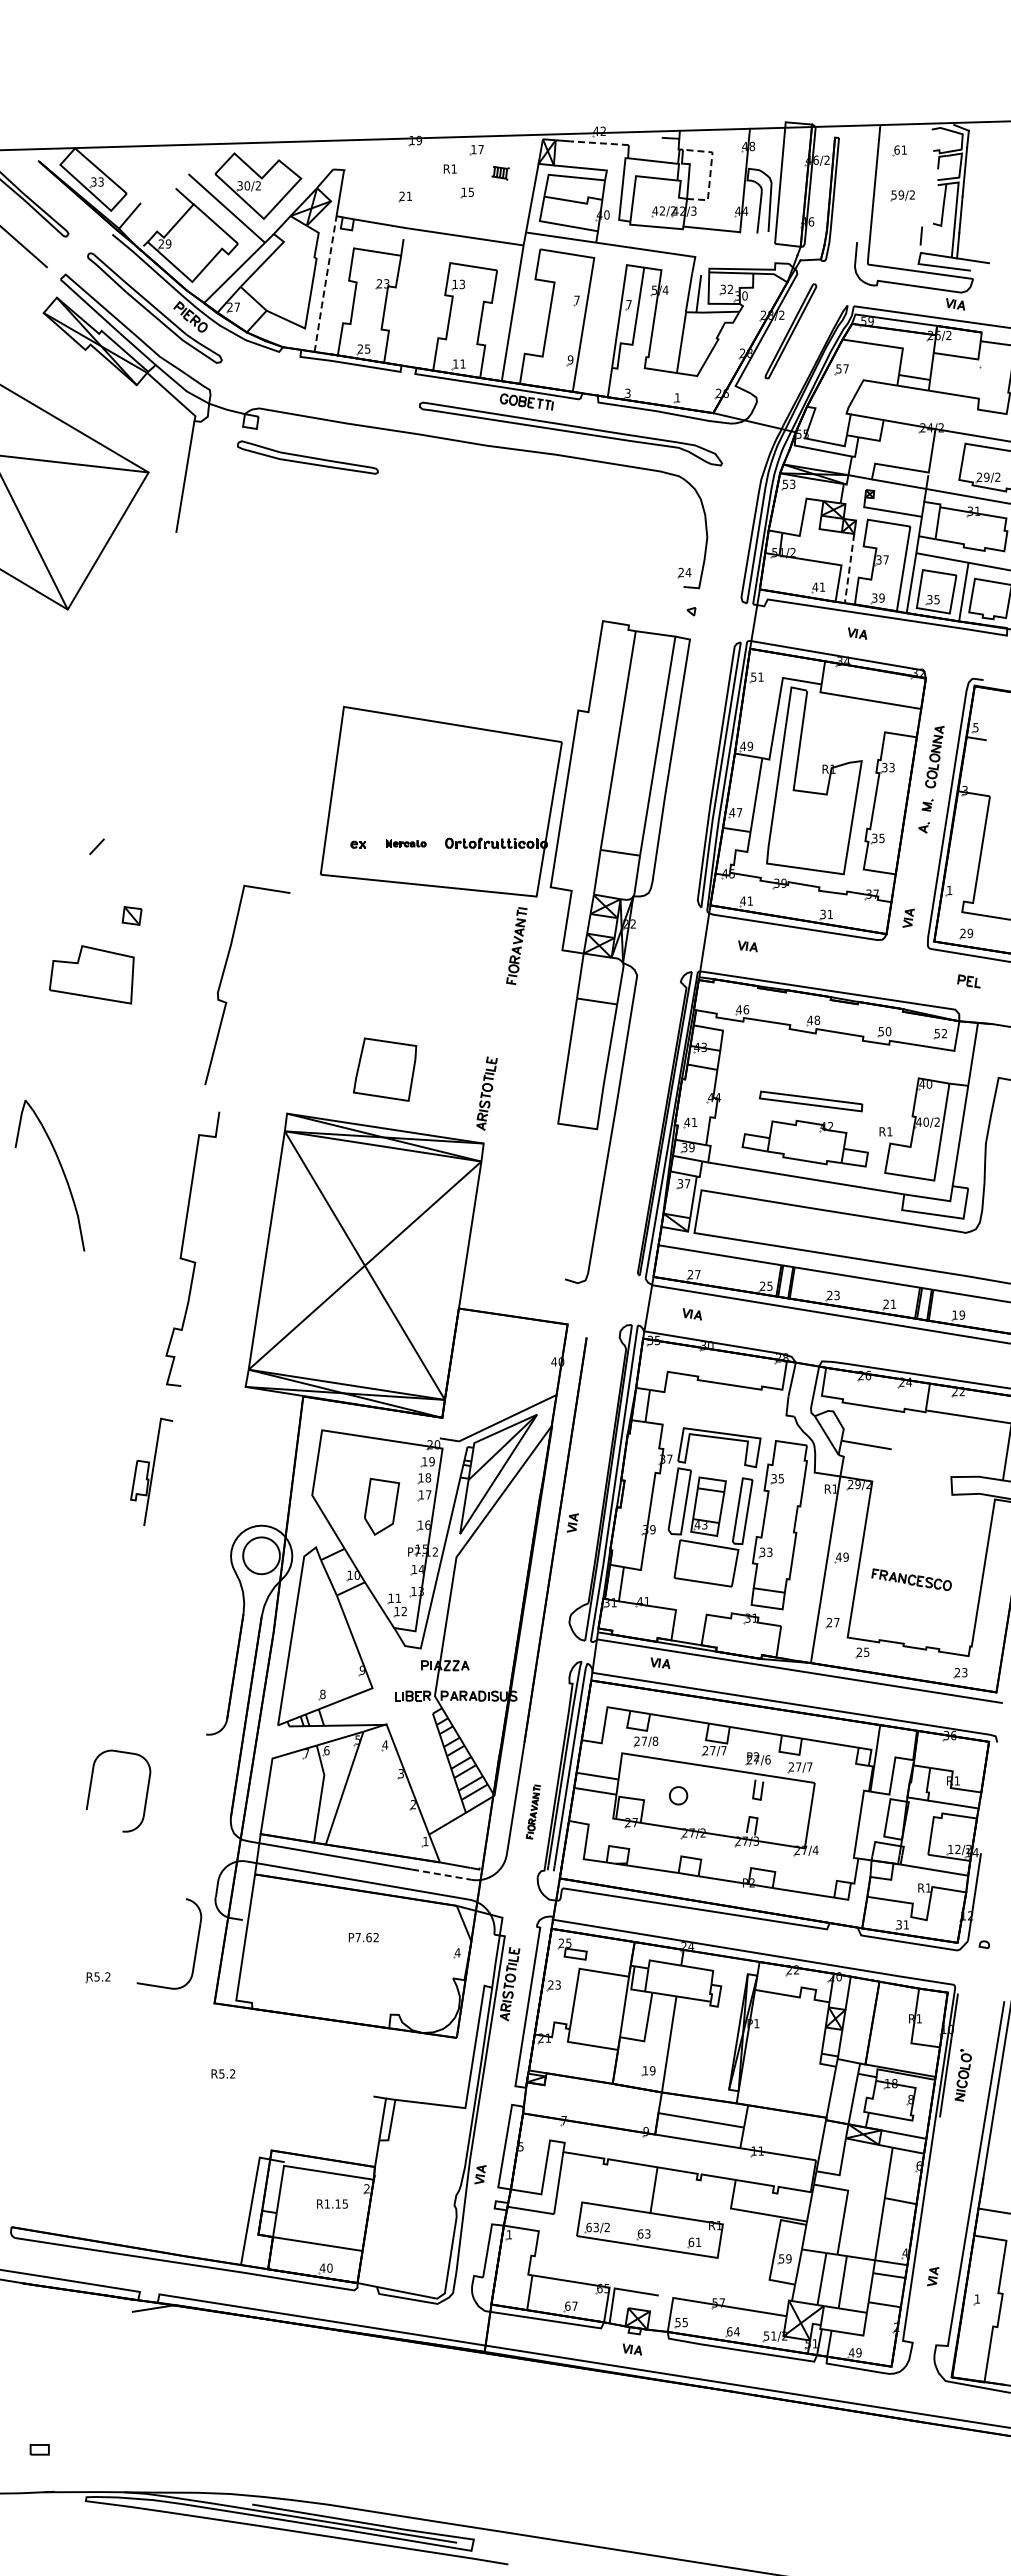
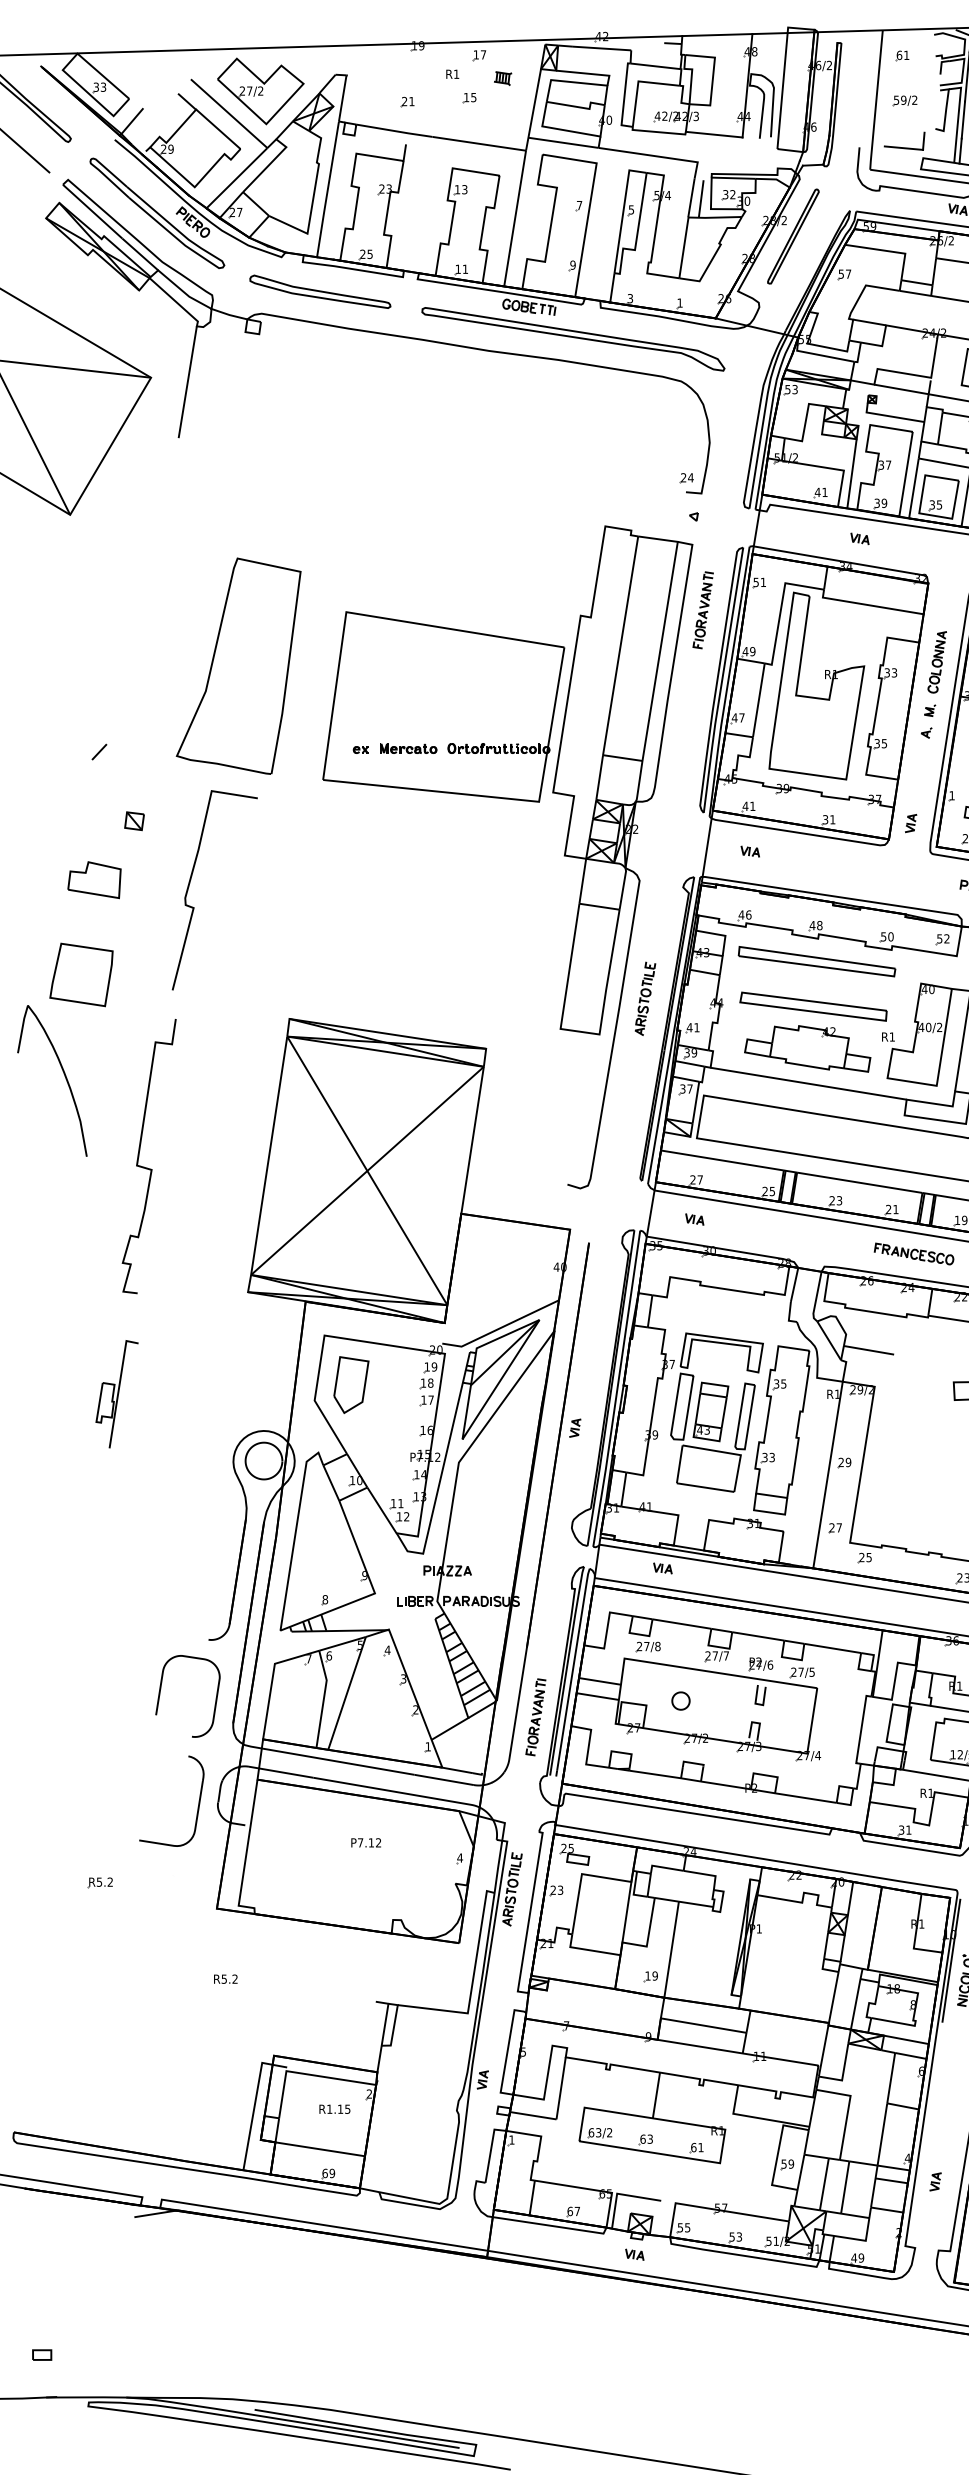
line: (599, 143) -> (601, 48), dashed -> solid
line: (710, 171) -> (712, 76), dashed -> solid
text: (243, 185) -> (245, 90), 30/2 -> 27/2
line: (901, 242) -> (903, 147), added
line: (325, 283) -> (327, 188), dashed -> solid
text: (628, 304) -> (630, 209), 7 -> 5
part: (307, 457) -> (319, 291), moved
line: (849, 568) -> (851, 473), dashed -> solid
curve: (211, 756) -> (213, 661), added
part: (405, 843) -> (407, 748), size x1.43
part: (516, 945) -> (702, 609), moved
part: (92, 974) -> (94, 879), size x0.62
curve: (223, 976) -> (190, 881), moved
part: (814, 1056) -> (816, 961), added
part: (385, 1069) -> (81, 974), moved
part: (486, 1093) -> (644, 998), moved
part: (810, 1101) -> (812, 1006), size x1.43
curve: (183, 1247) -> (139, 1154), moved
part: (151, 1471) -> (116, 1393), moved
part: (382, 1506) -> (351, 1384), moved
text: (838, 1556) -> (840, 1461), 49 -> 29
part: (911, 1579) -> (913, 1253), moved
text: (809, 1766) -> (811, 1671), 27/7 -> 27/5
curve: (91, 1787) -> (160, 1692), moved
part: (533, 1811) -> (535, 1716), size x1.43
line: (442, 1874) -> (444, 1779), dashed -> solid
text: (368, 1937) -> (370, 1842), P7.62 -> P7.12
part: (195, 1947) -> (197, 1804), moved
text: (325, 2267) -> (327, 2172), 40 -> 69
text: (733, 2331) -> (735, 2236), 64 -> 53

